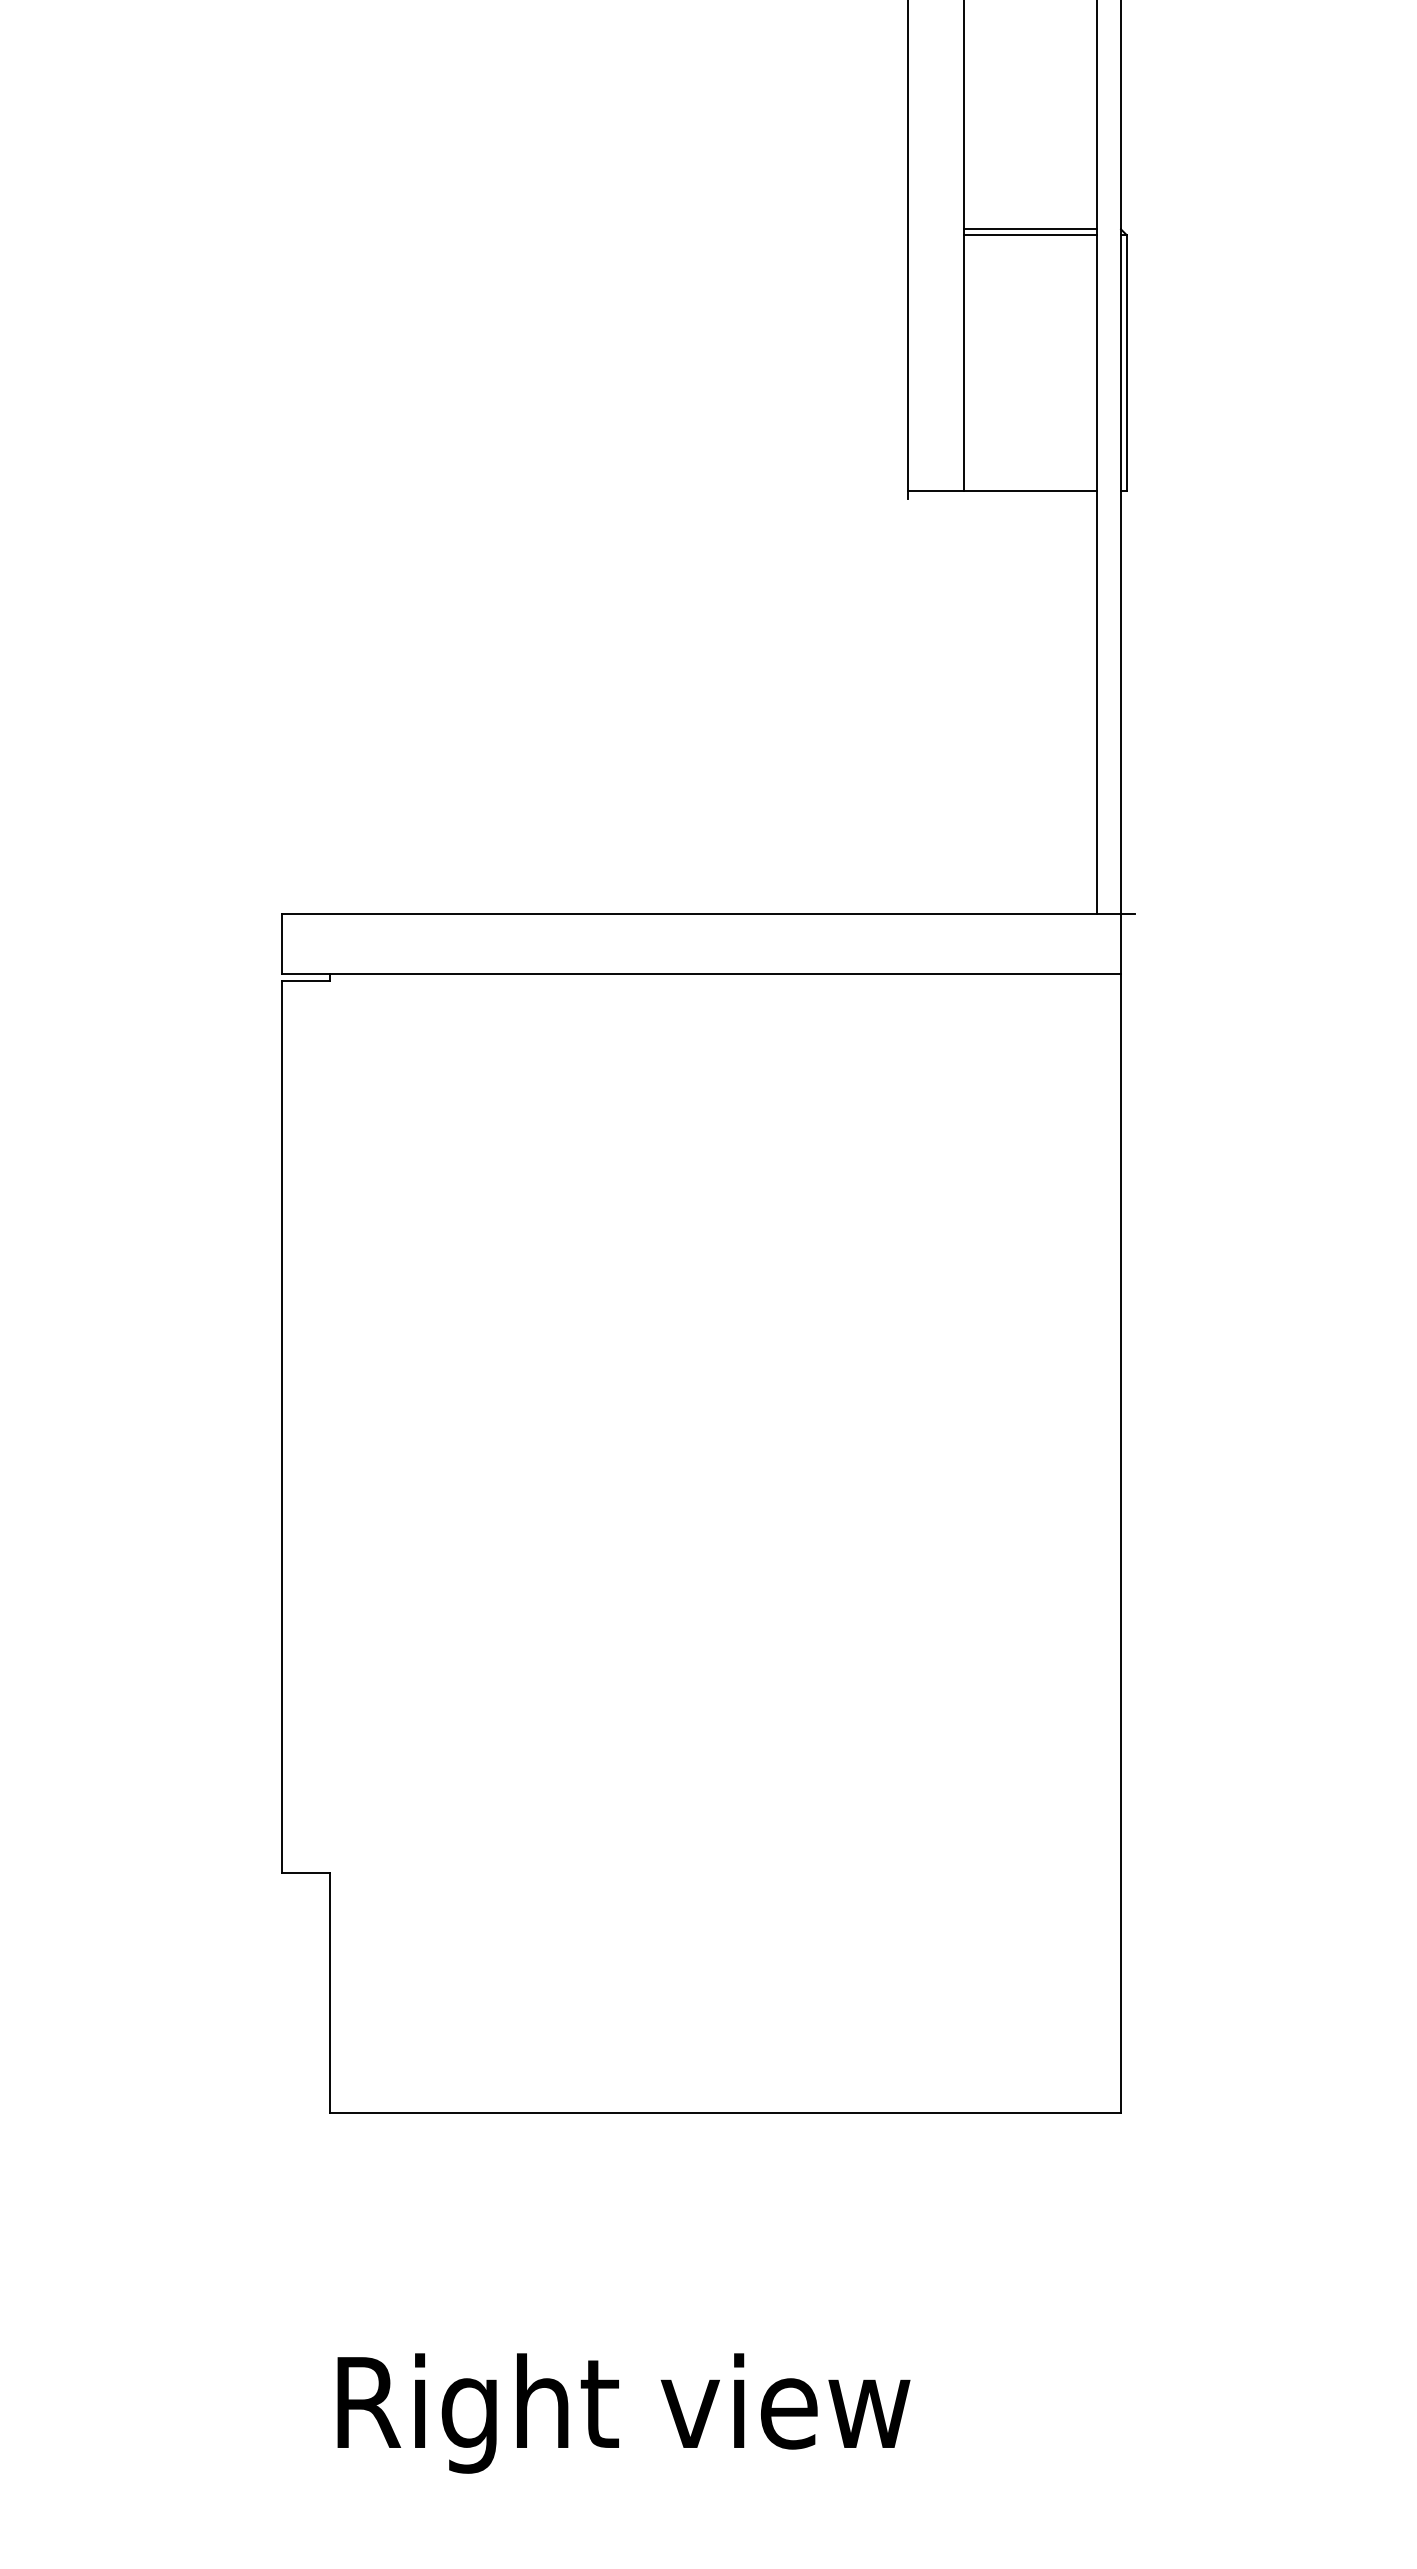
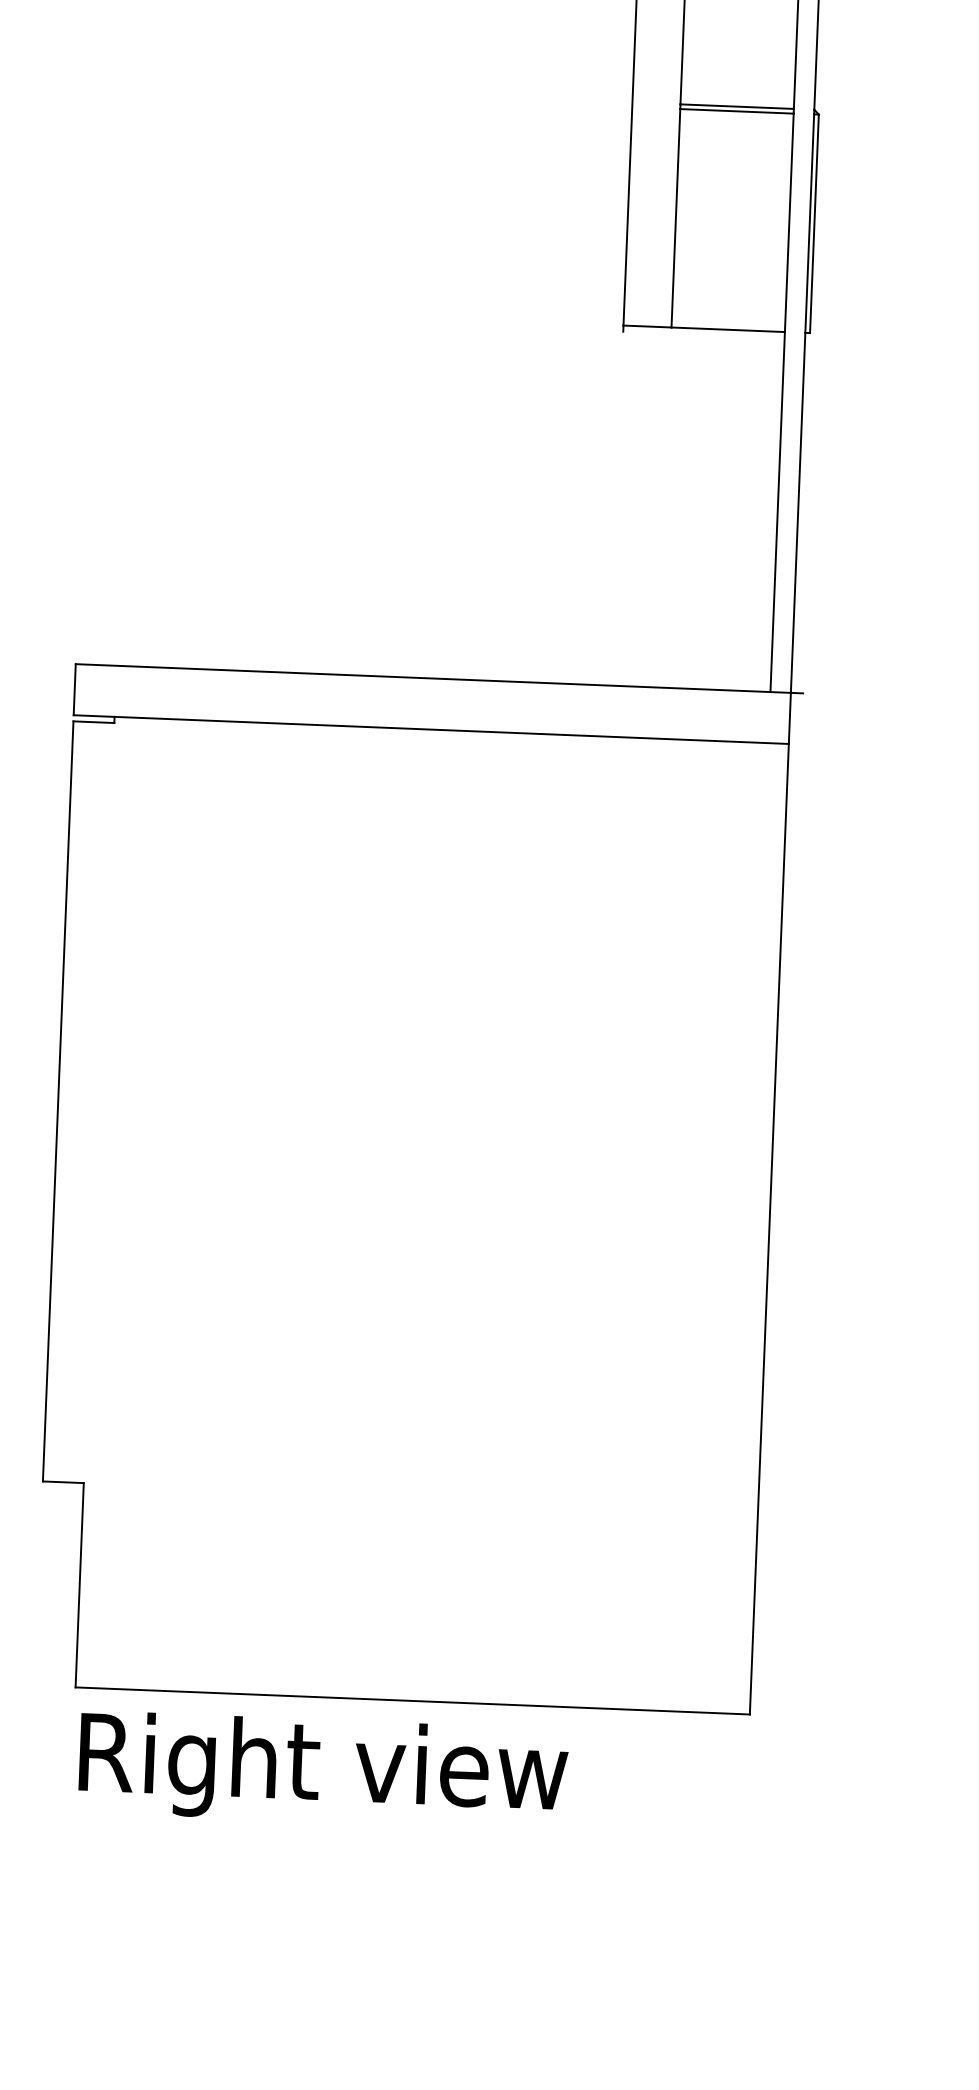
text: (623, 2413) -> (323, 1770), moved

